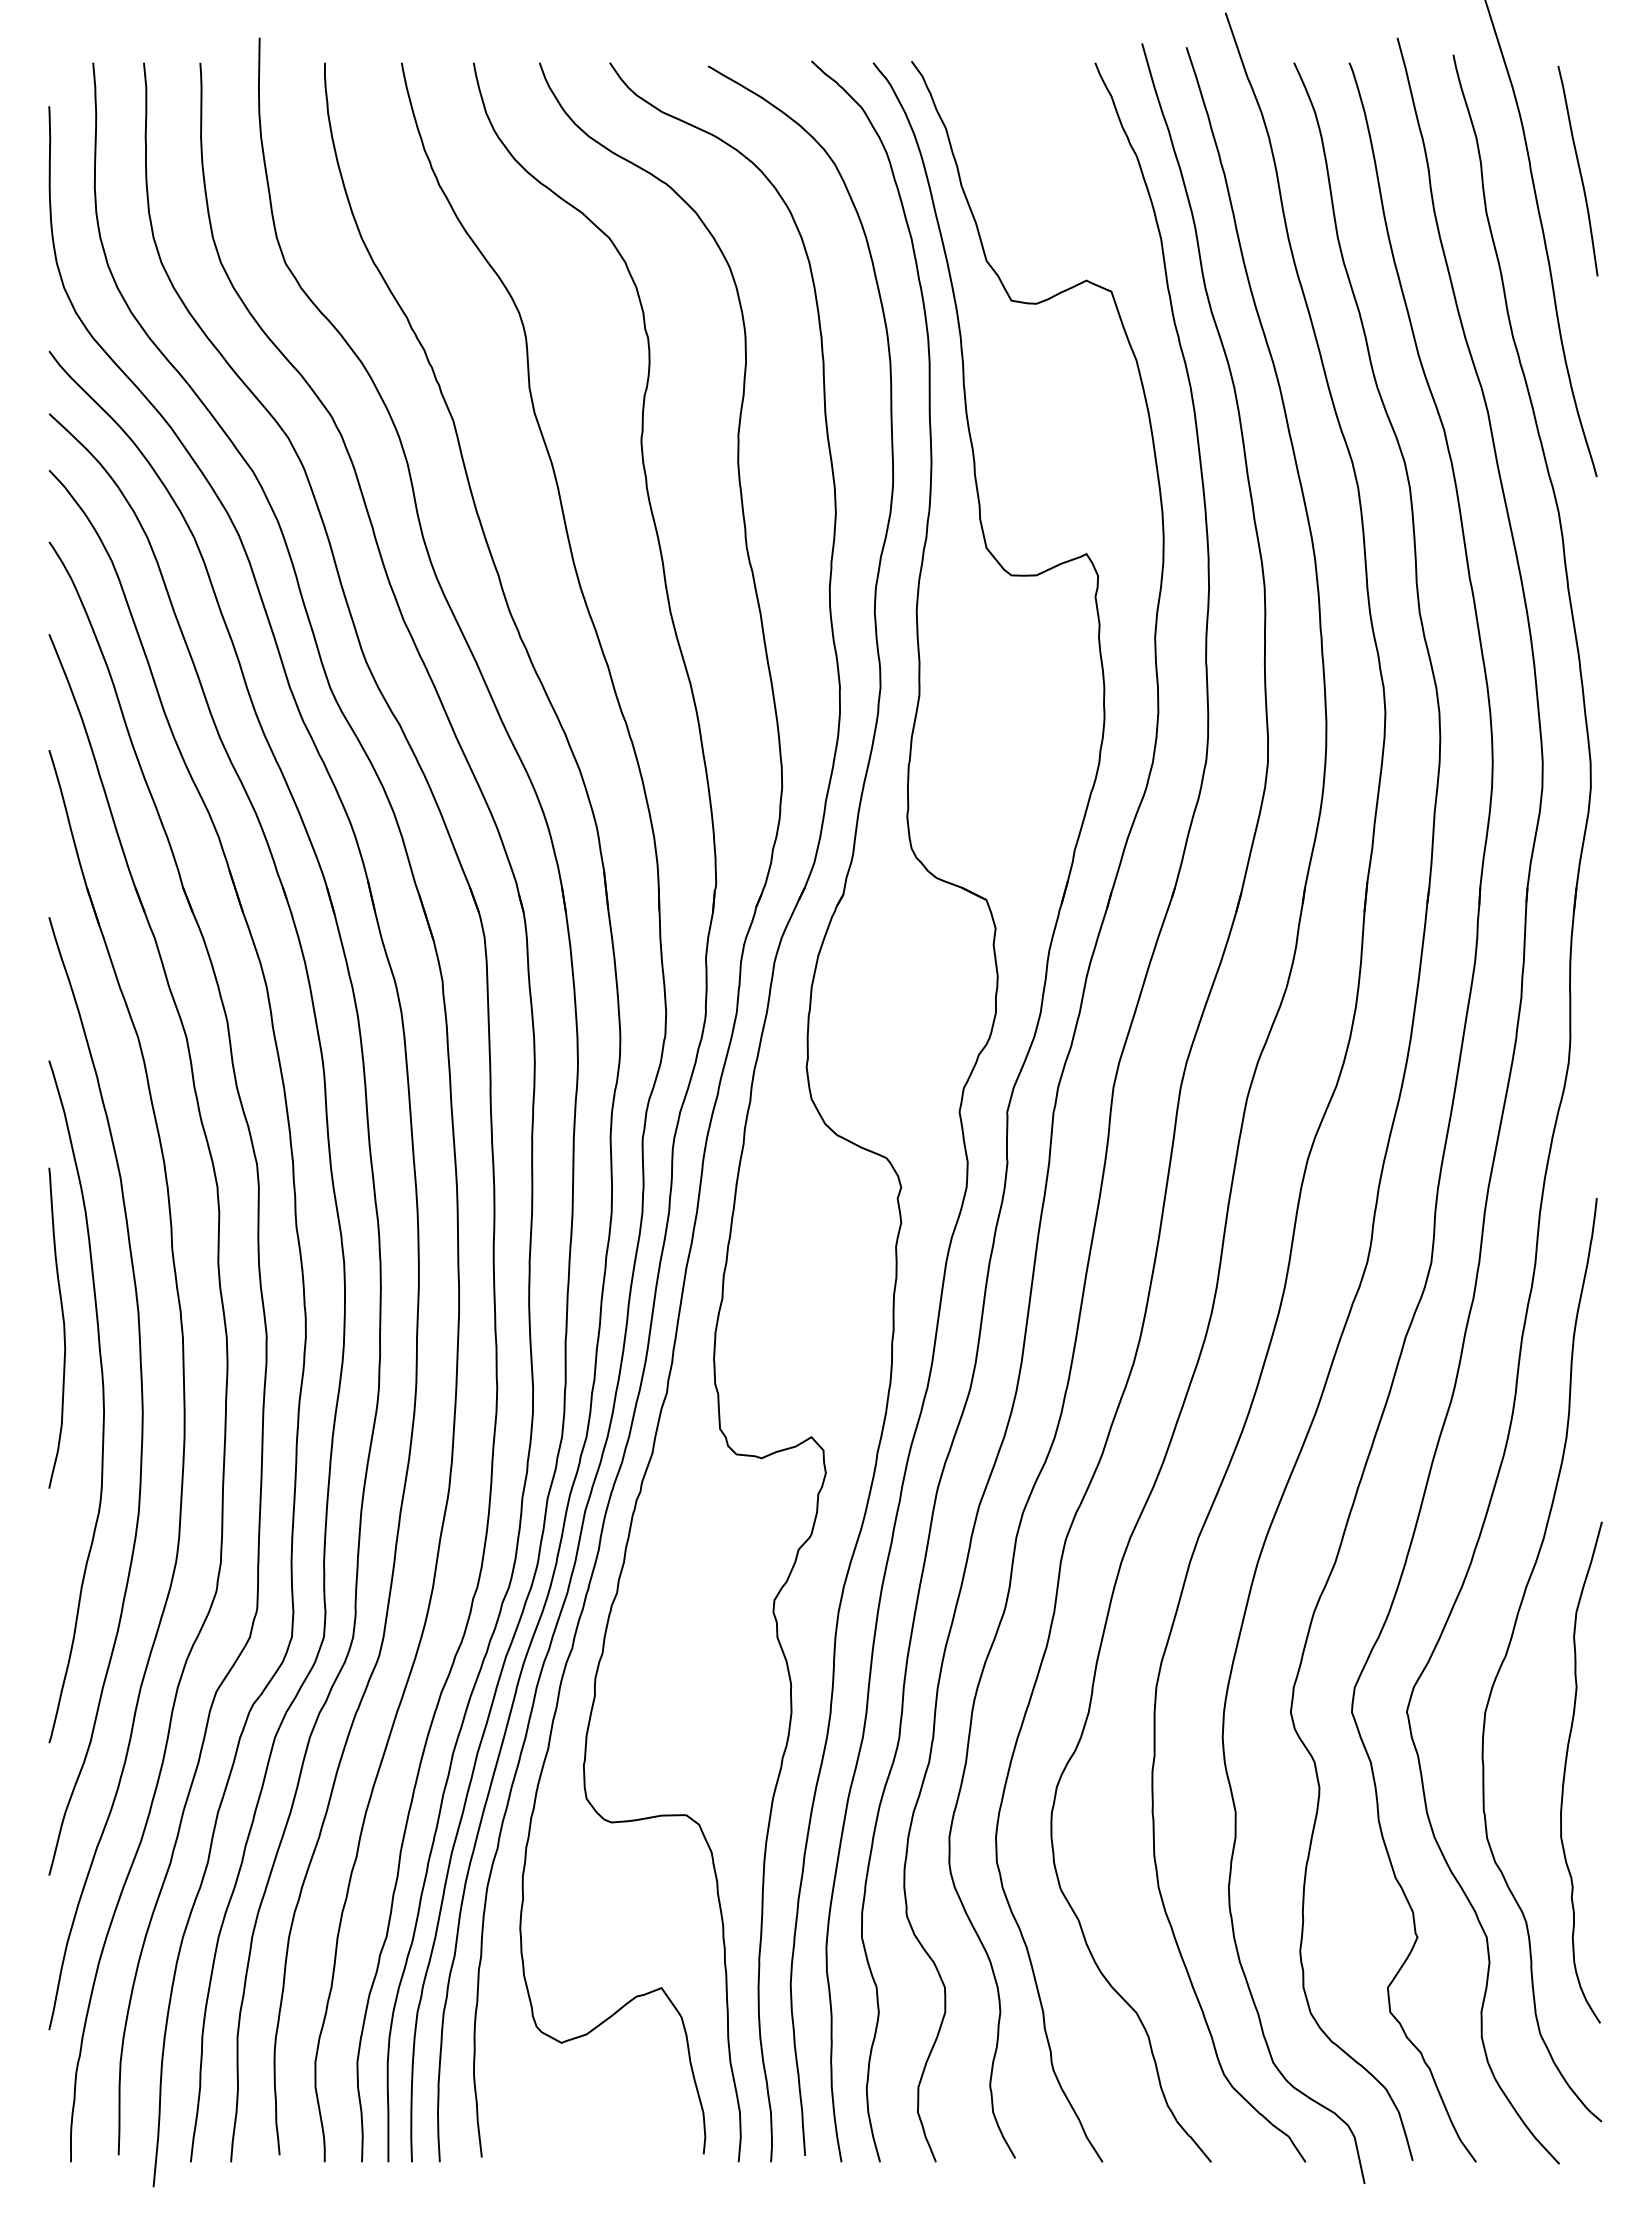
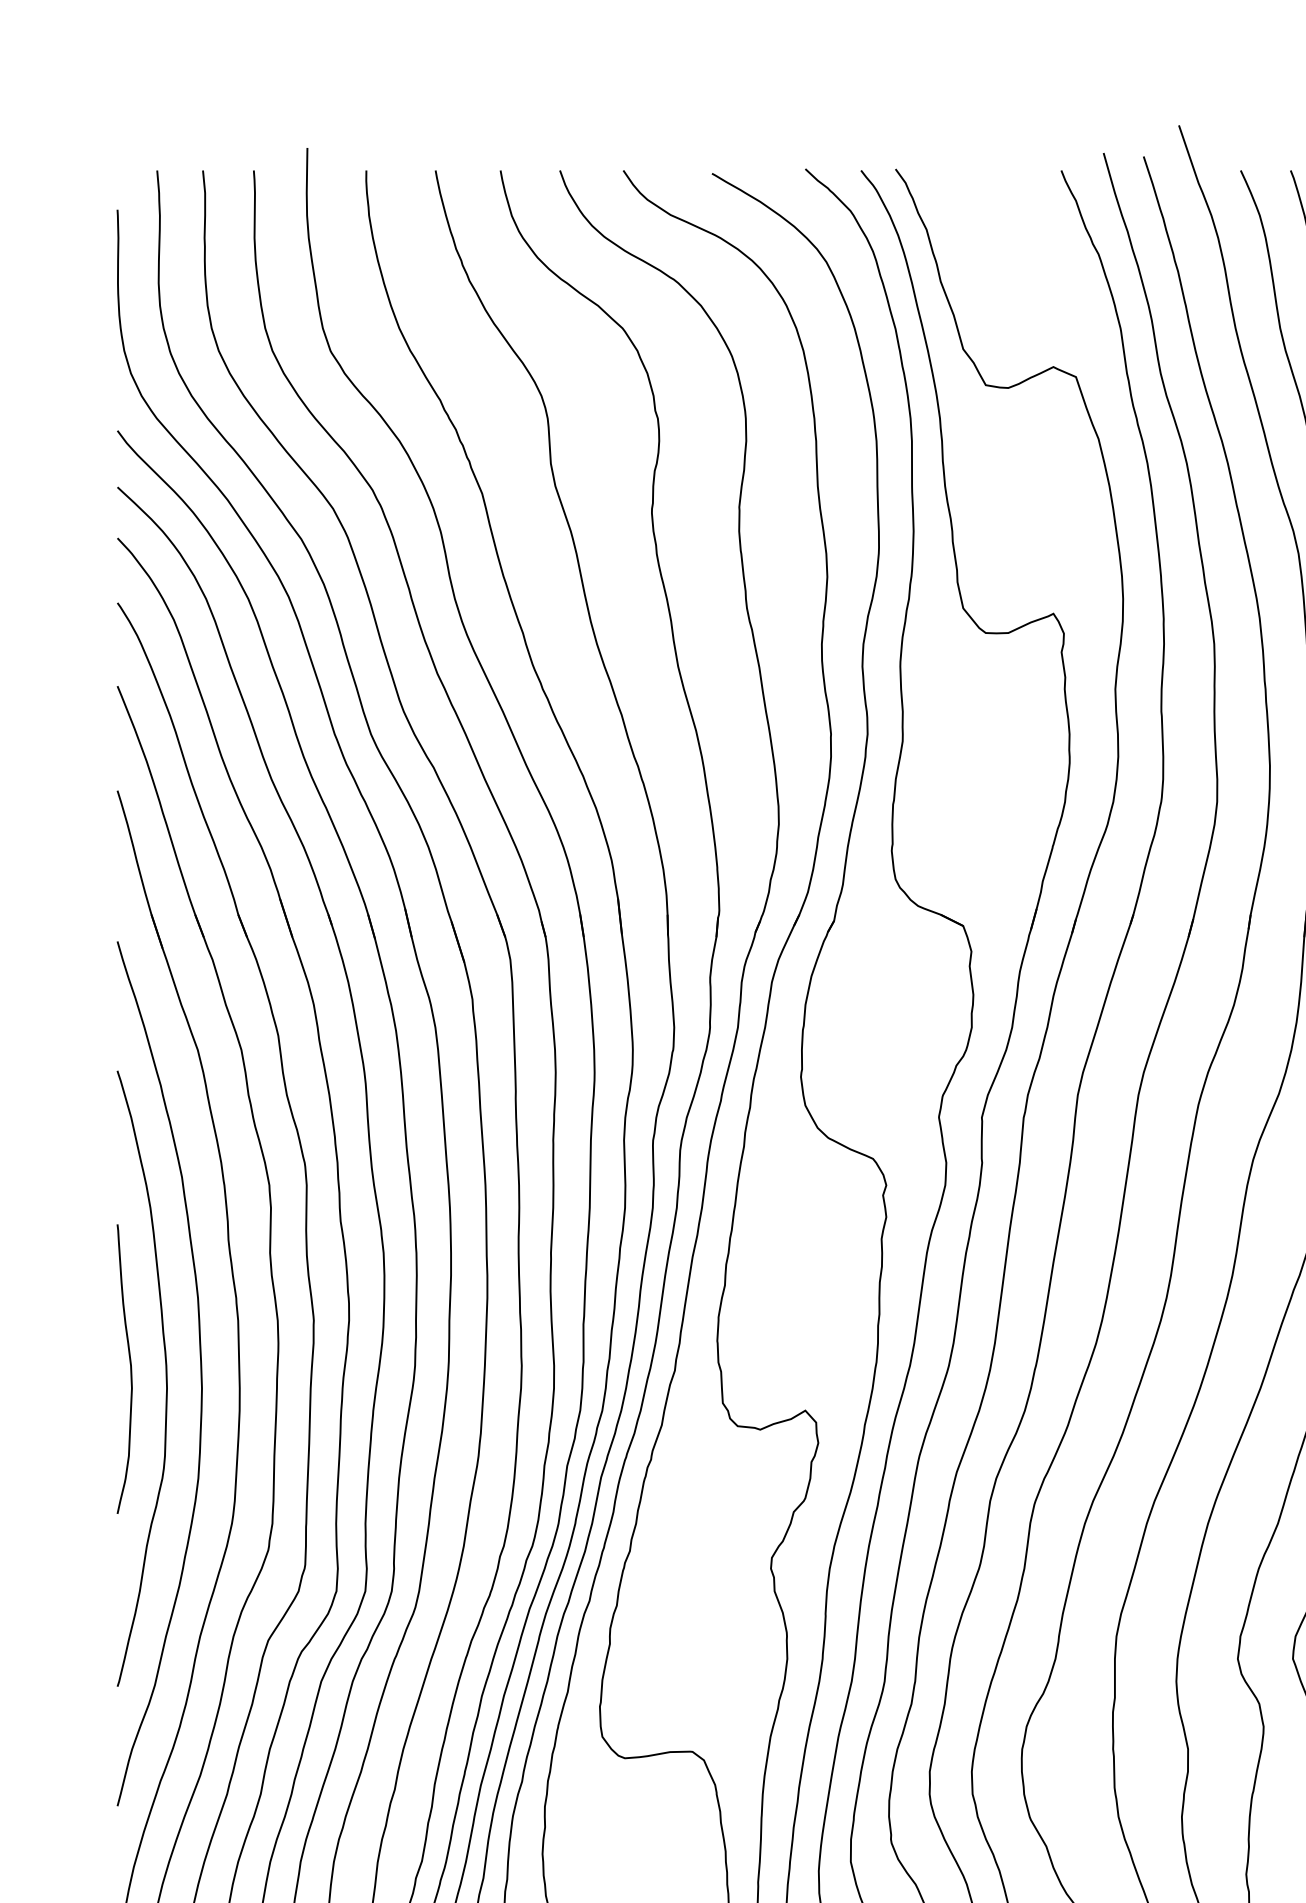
curve: (63, 1327) -> (130, 1368), moved

